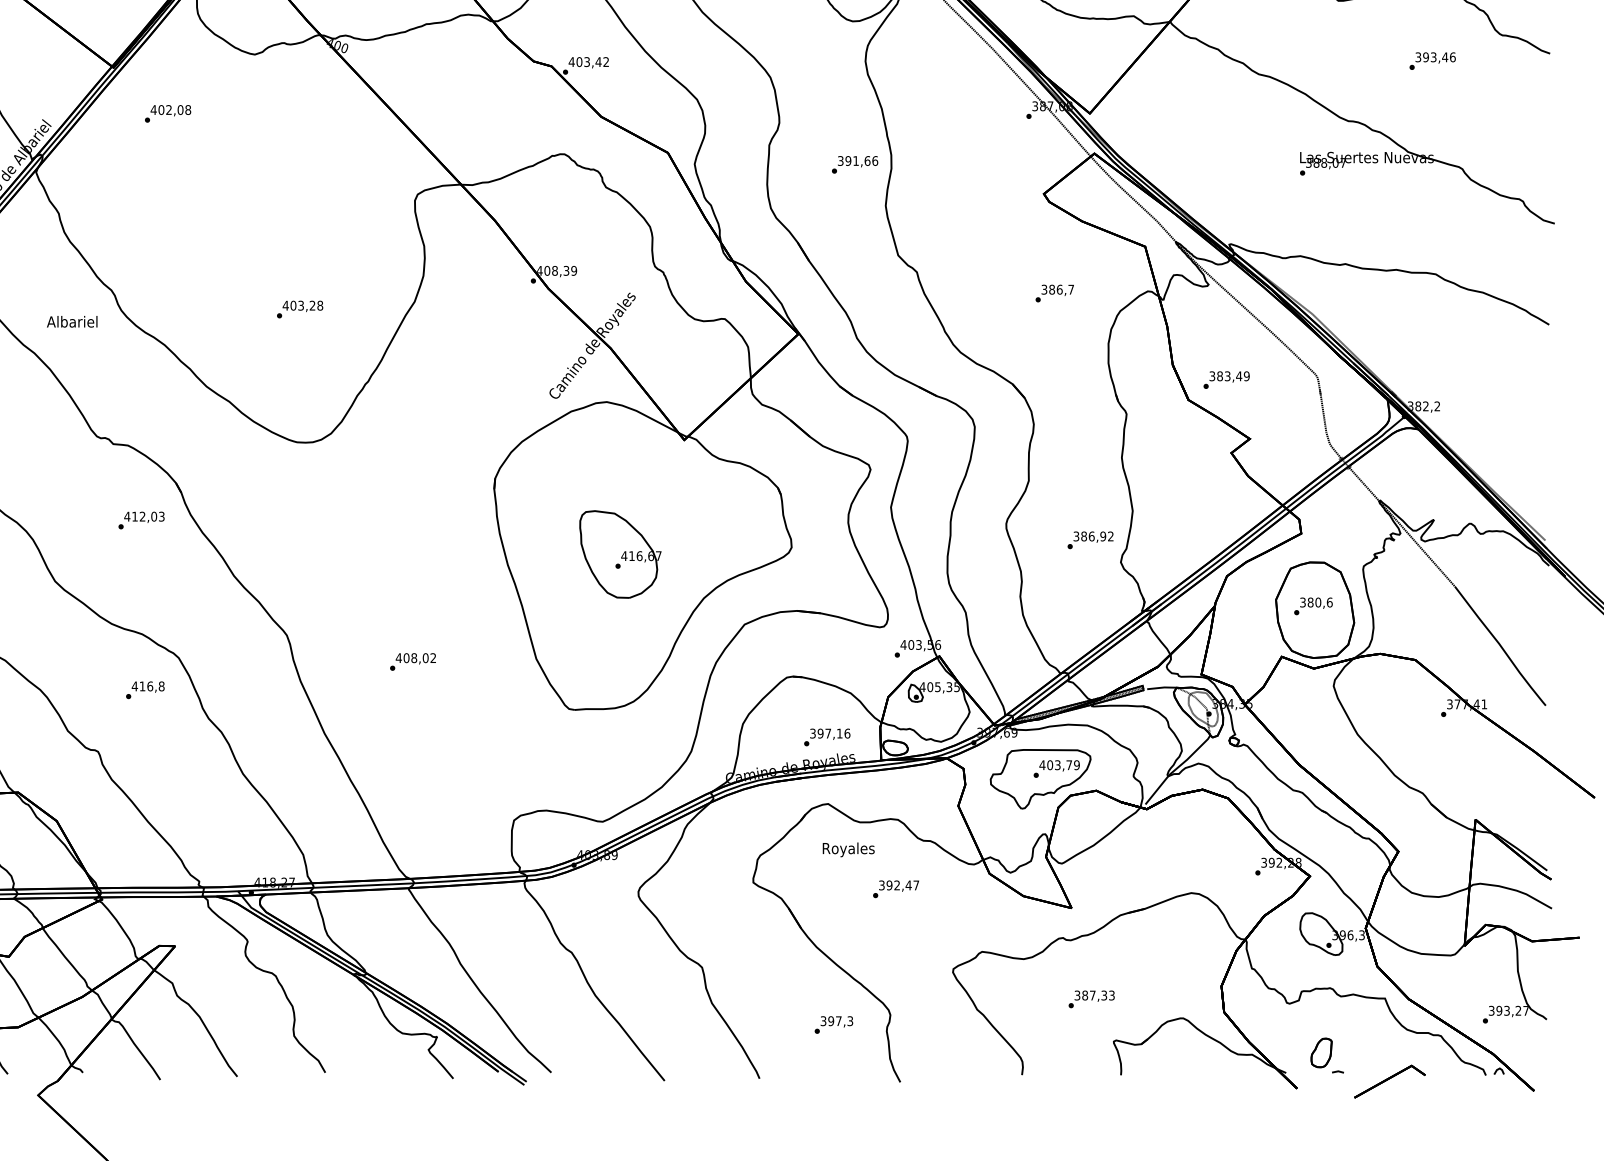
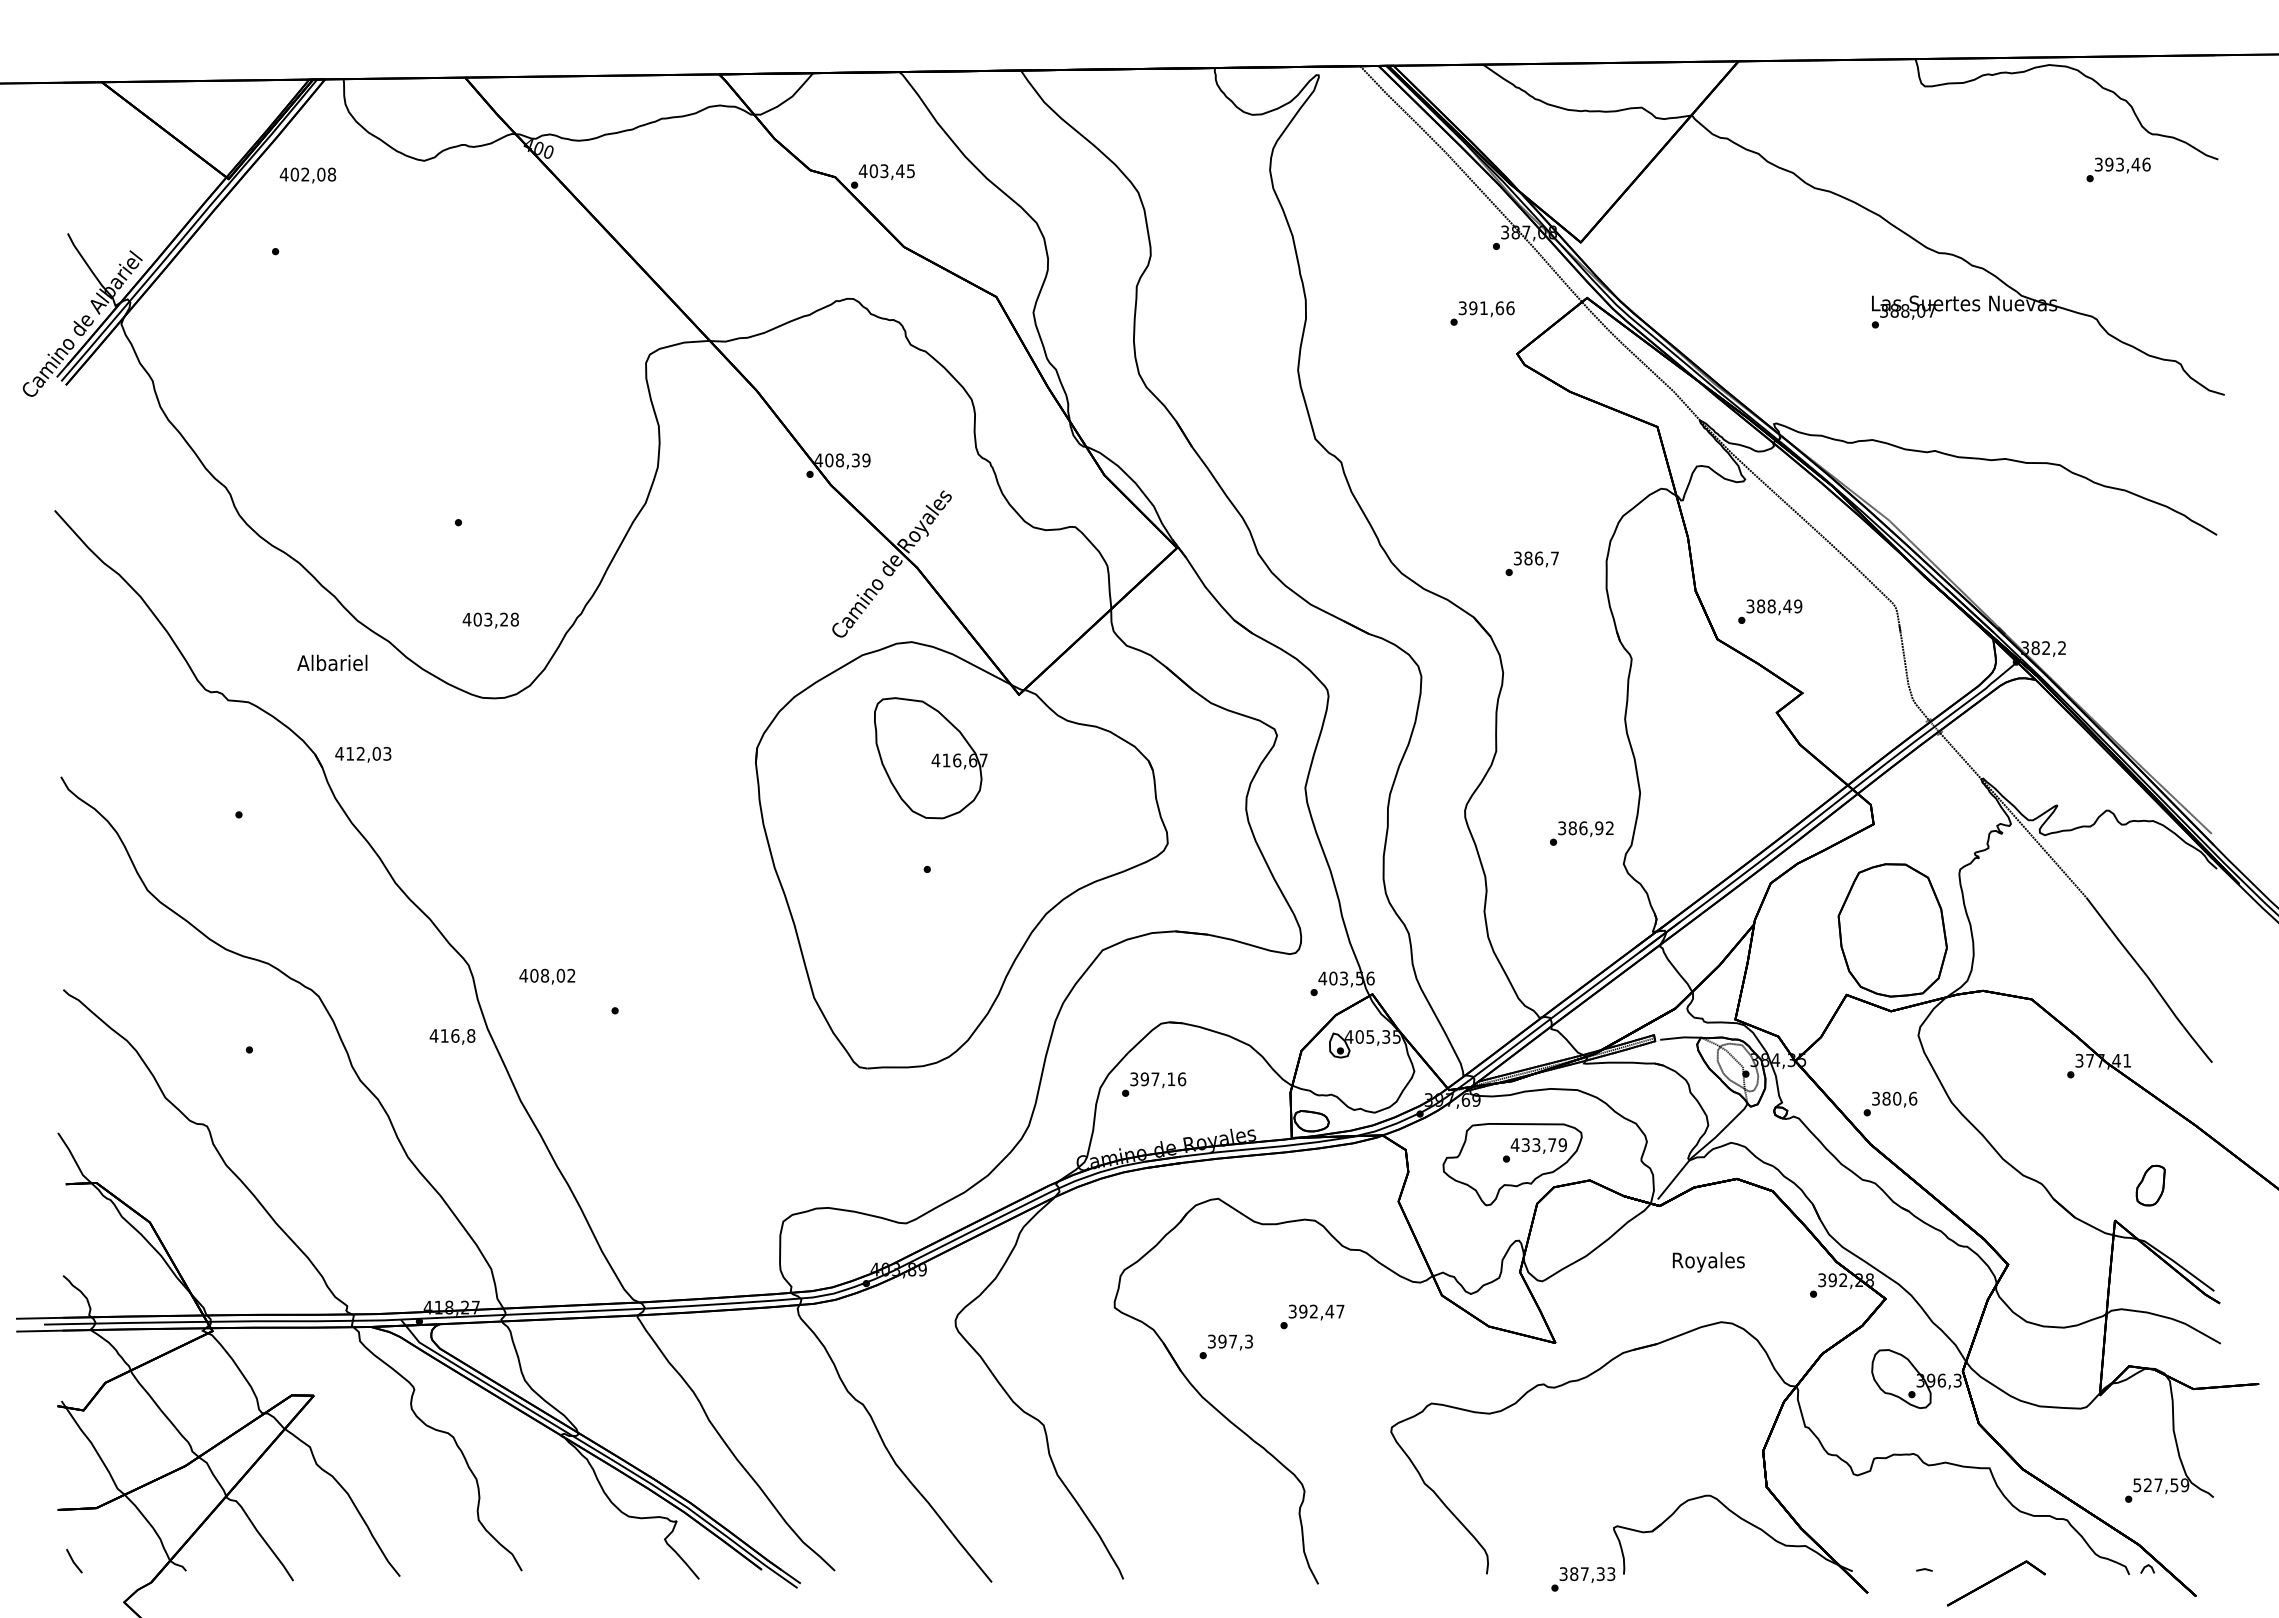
text: (1432, 60) -> (2118, 169), moved
text: (605, 62) -> (910, 171), 403,42 -> 403,45
text: (170, 110) -> (307, 175), moved
text: (855, 164) -> (1482, 313), moved
text: (1054, 293) -> (1531, 563), moved
text: (302, 306) -> (490, 620), moved
text: (72, 321) -> (332, 662), moved
text: (1227, 376) -> (1771, 606), 383,49 -> 388,49
text: (144, 517) -> (363, 754), moved
part: (620, 554) -> (930, 758), moved
text: (1313, 605) -> (1890, 1103), moved
text: (416, 658) -> (547, 976), moved
text: (148, 686) -> (452, 1036), moved
text: (827, 737) -> (1154, 1084), moved
text: (1049, 764) -> (1525, 1144), 403,79 -> 433,79
text: (848, 849) -> (1708, 1262), moved
text: (1091, 999) -> (1583, 1579), moved
text: (1509, 1010) -> (2161, 1485), 393,27 -> 527,59
text: (833, 1024) -> (1225, 1346), moved
part: (1321, 1052) -> (2150, 1185), moved

